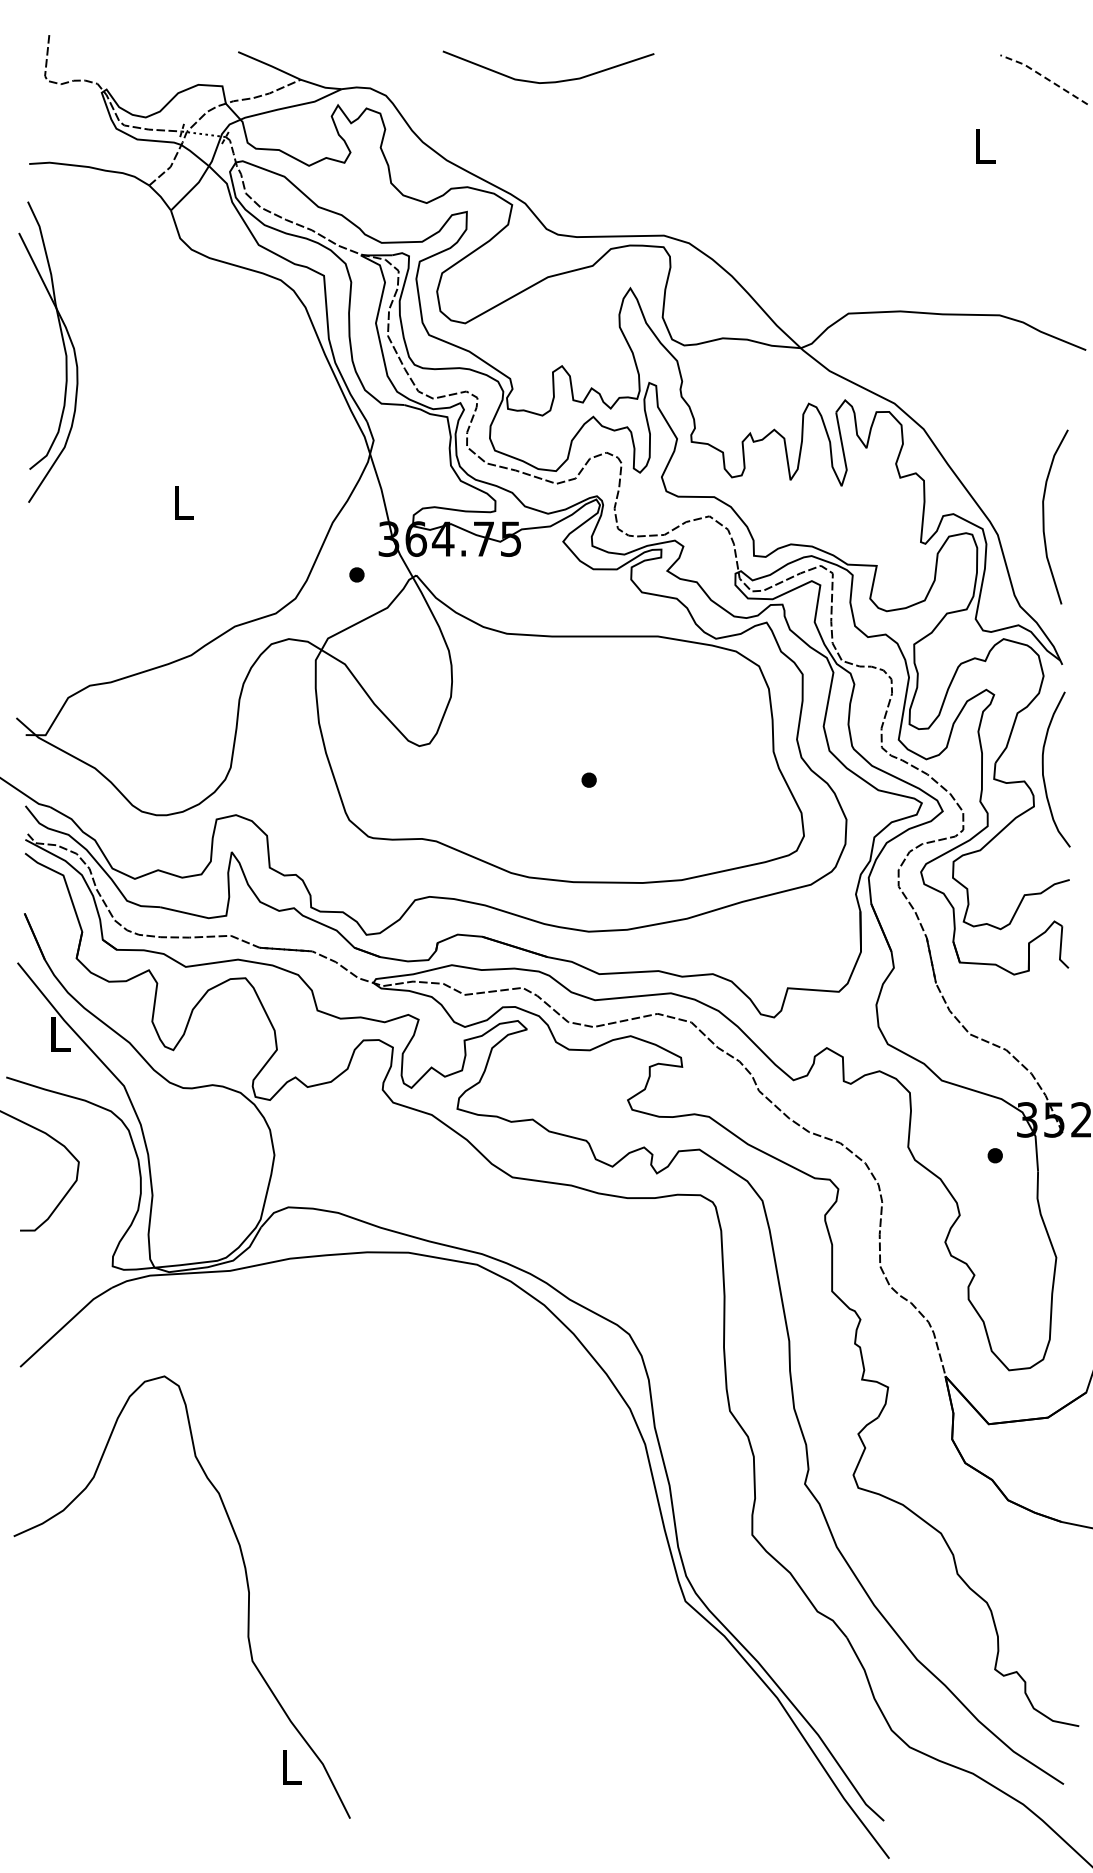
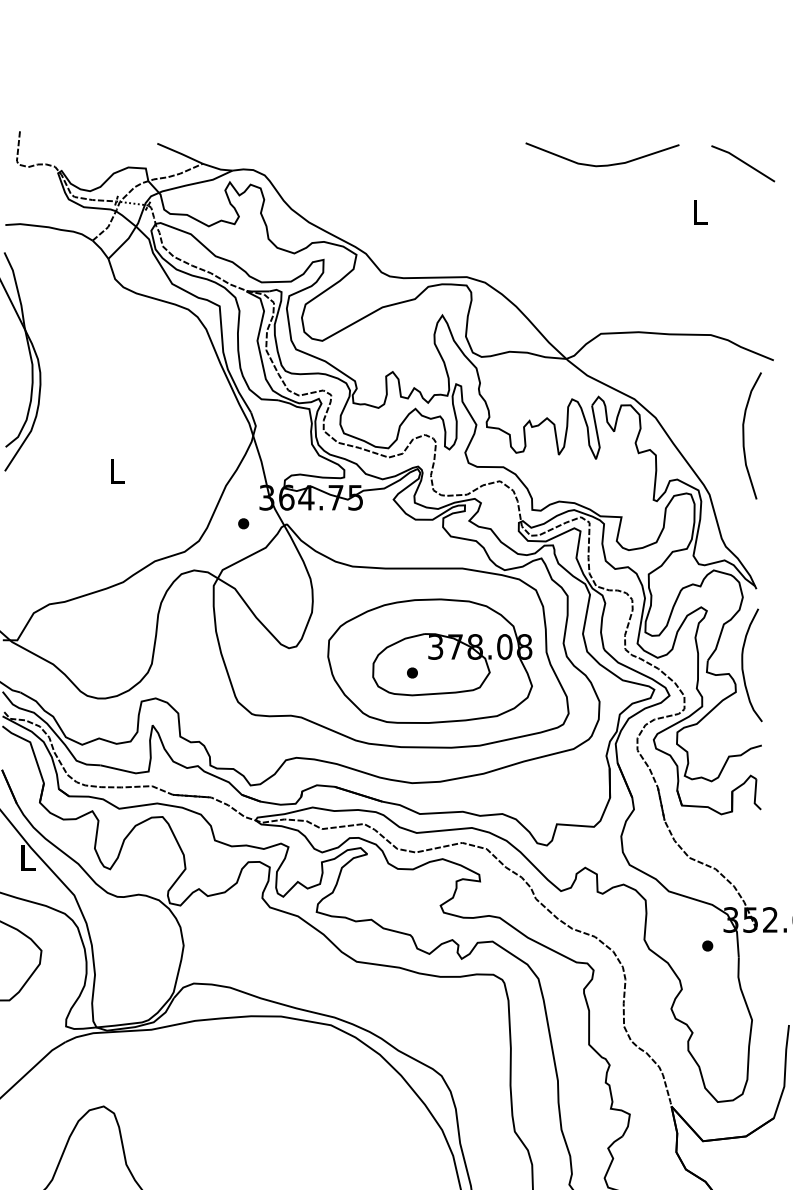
line: (1044, 77) -> (743, 162), dashed -> solid
curve: (548, 81) -> (602, 165), moved
curve: (1044, 516) -> (744, 435), moved
part: (613, 763) -> (430, 660), added

